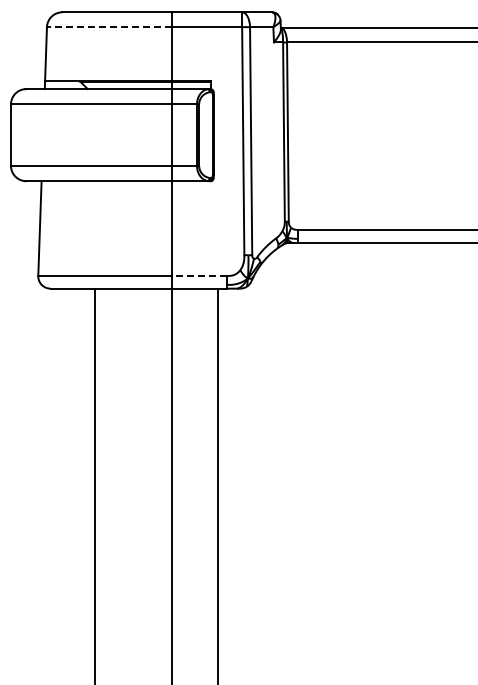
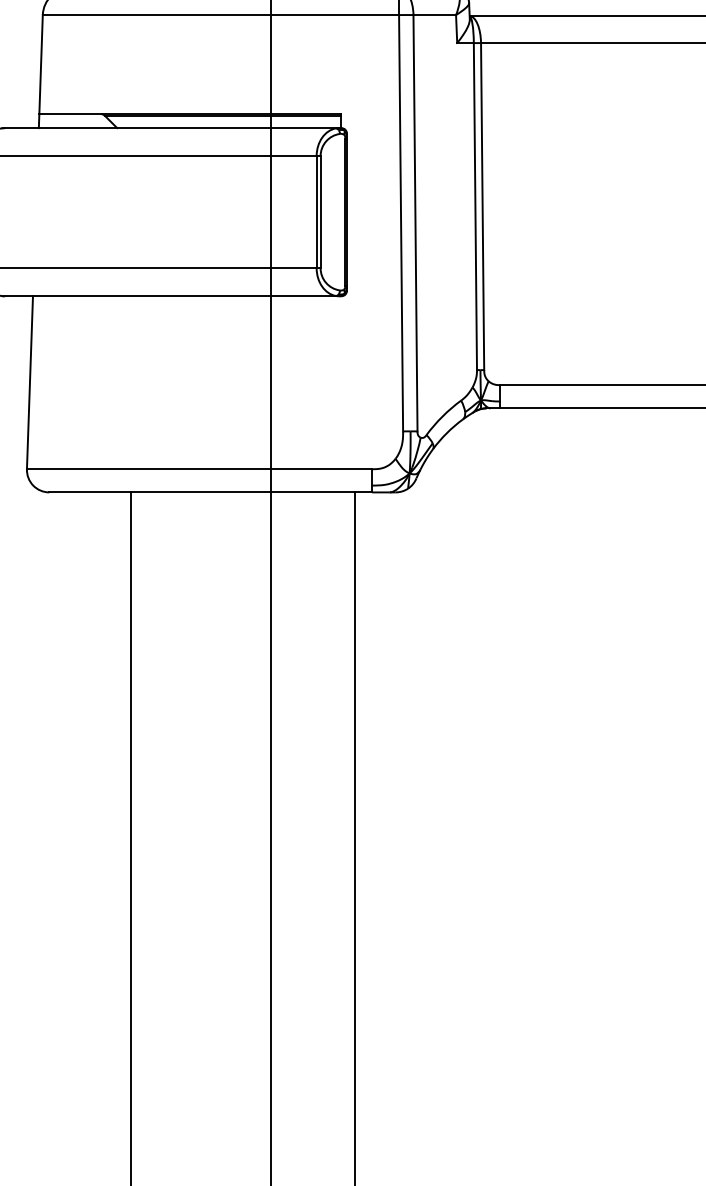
line: (109, 27) -> (156, 15), dashed -> solid
line: (199, 275) -> (321, 468), dashed -> solid

